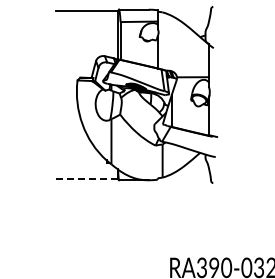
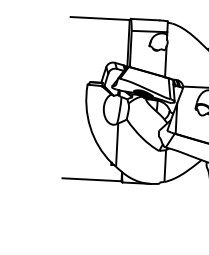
line: (87, 179) -> (92, 180), dashed -> solid

